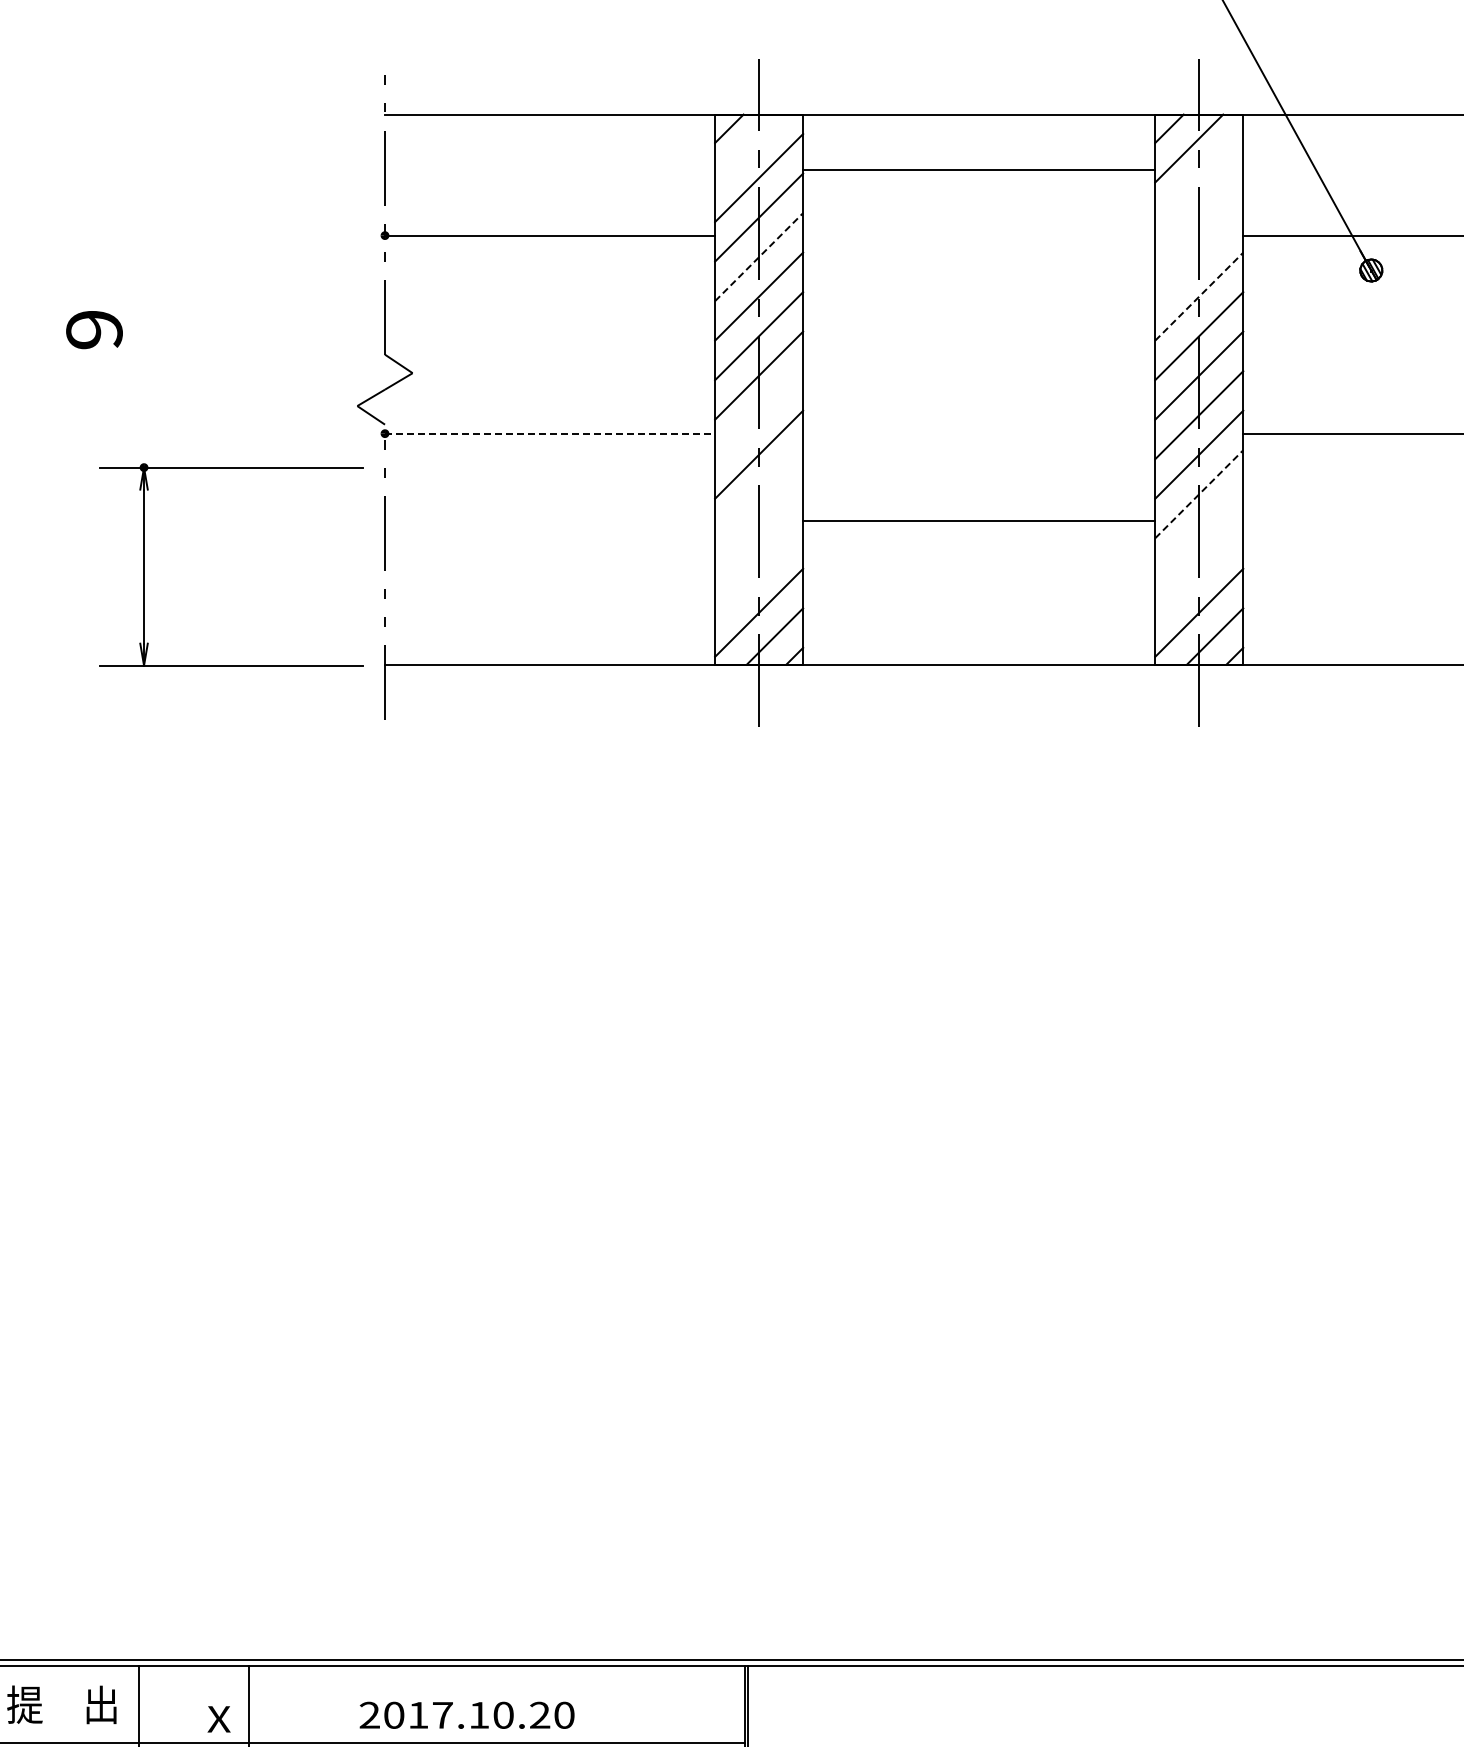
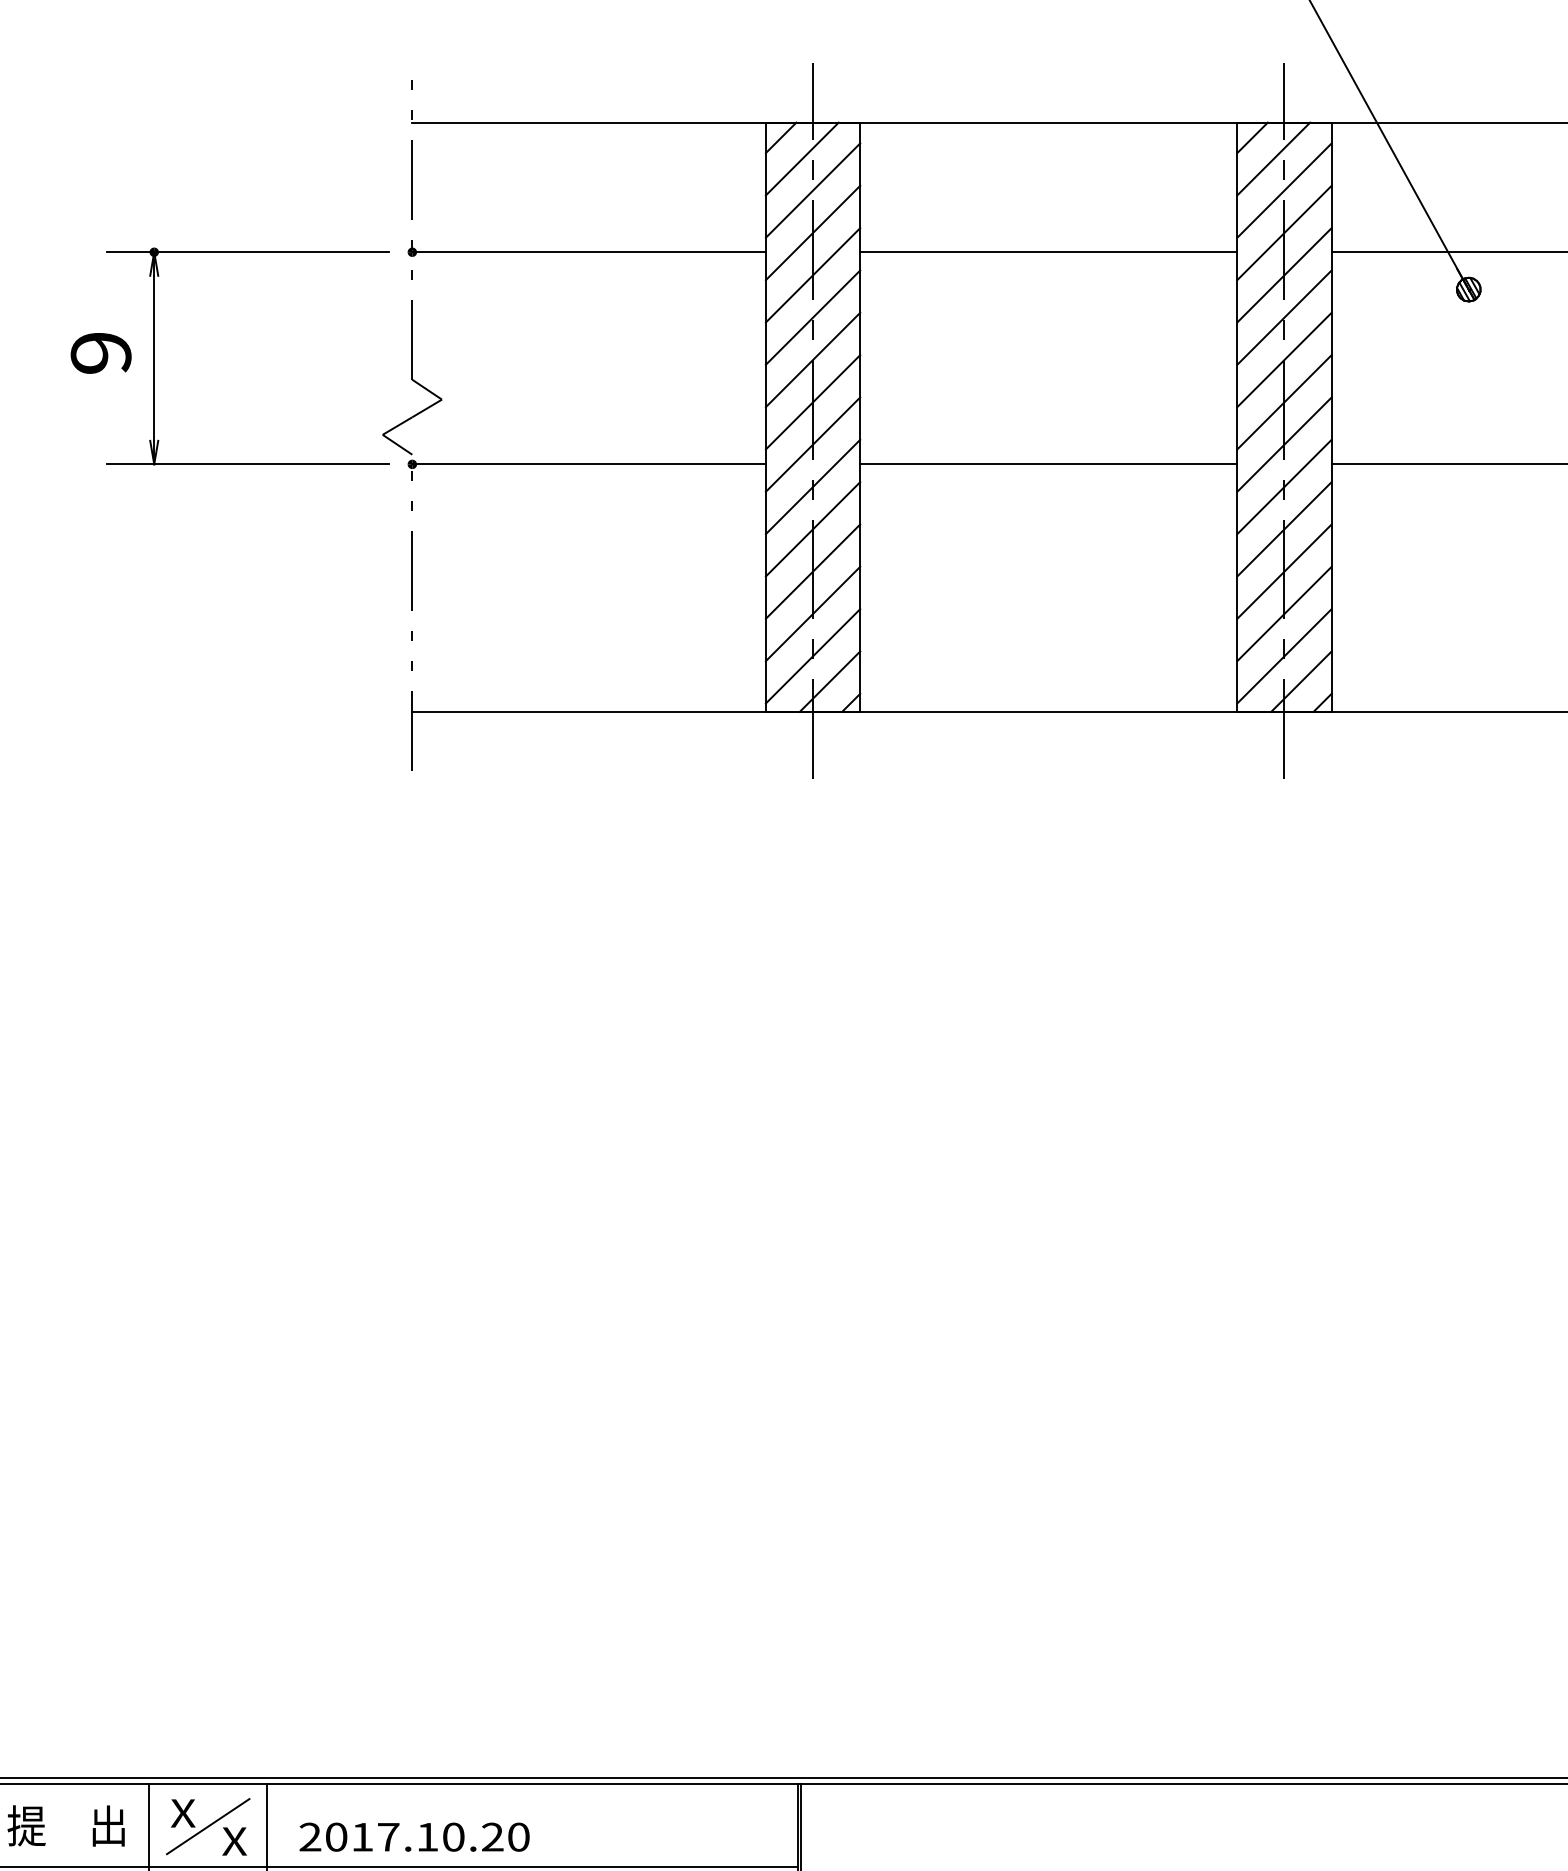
line: (749, 148) -> (802, 158), added
line: (979, 169) -> (1049, 252), moved
line: (1199, 178) -> (1284, 191), added
line: (1199, 217) -> (1284, 232), added
line: (759, 256) -> (813, 274), dashed -> solid
line: (1199, 257) -> (1284, 275), added
line: (1199, 296) -> (1284, 317), dashed -> solid
line: (759, 415) -> (813, 444), added
line: (550, 433) -> (589, 464), dashed -> solid
line: (1199, 493) -> (1284, 528), dashed -> solid
line: (759, 494) -> (813, 529), added
line: (979, 520) -> (1049, 464), moved
line: (759, 533) -> (813, 571), added
line: (1199, 533) -> (1284, 571), added
part: (144, 564) -> (154, 356), moved
line: (759, 573) -> (813, 614), added
line: (1199, 573) -> (1284, 614), added
part: (194, 1705) -> (208, 1826), added
text: (466, 1714) -> (413, 1836), moved

